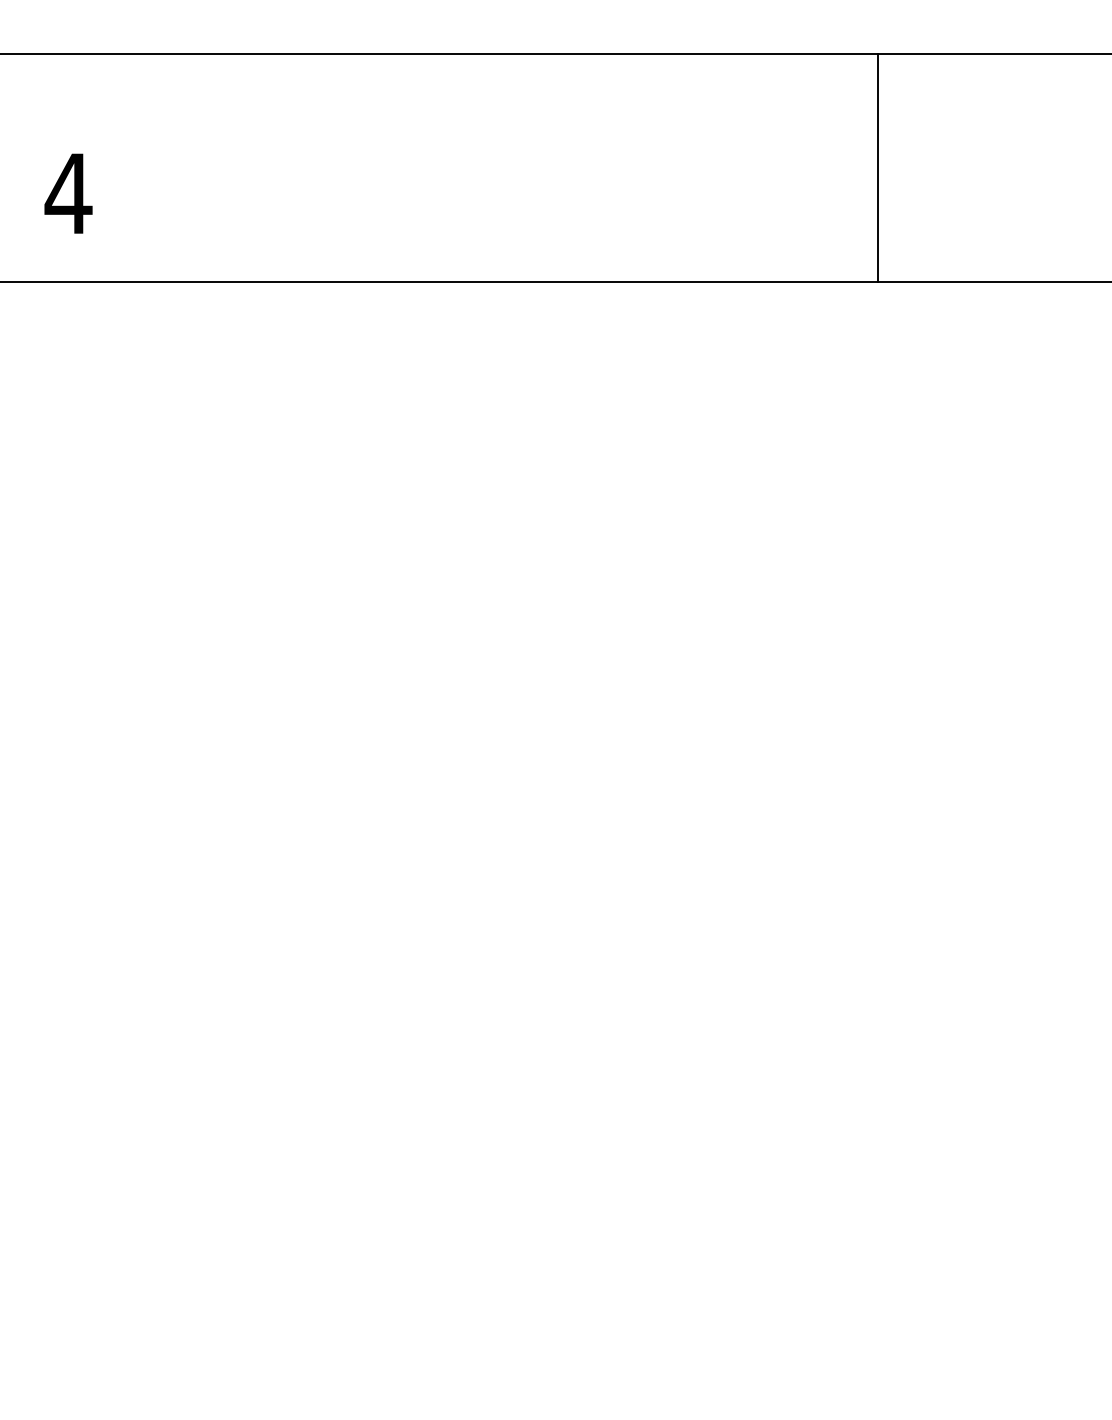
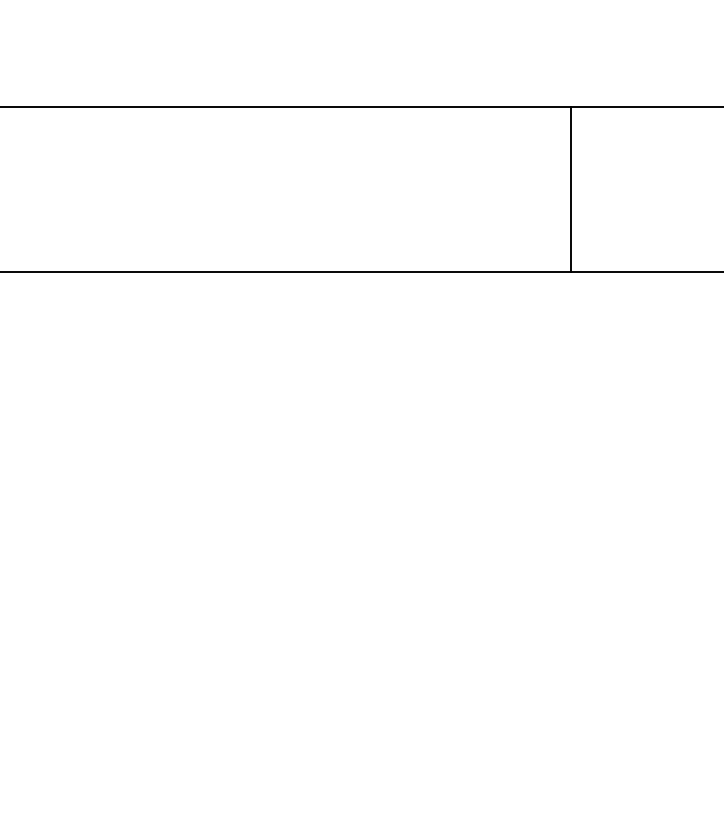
line: (878, 167) -> (570, 189), moved

